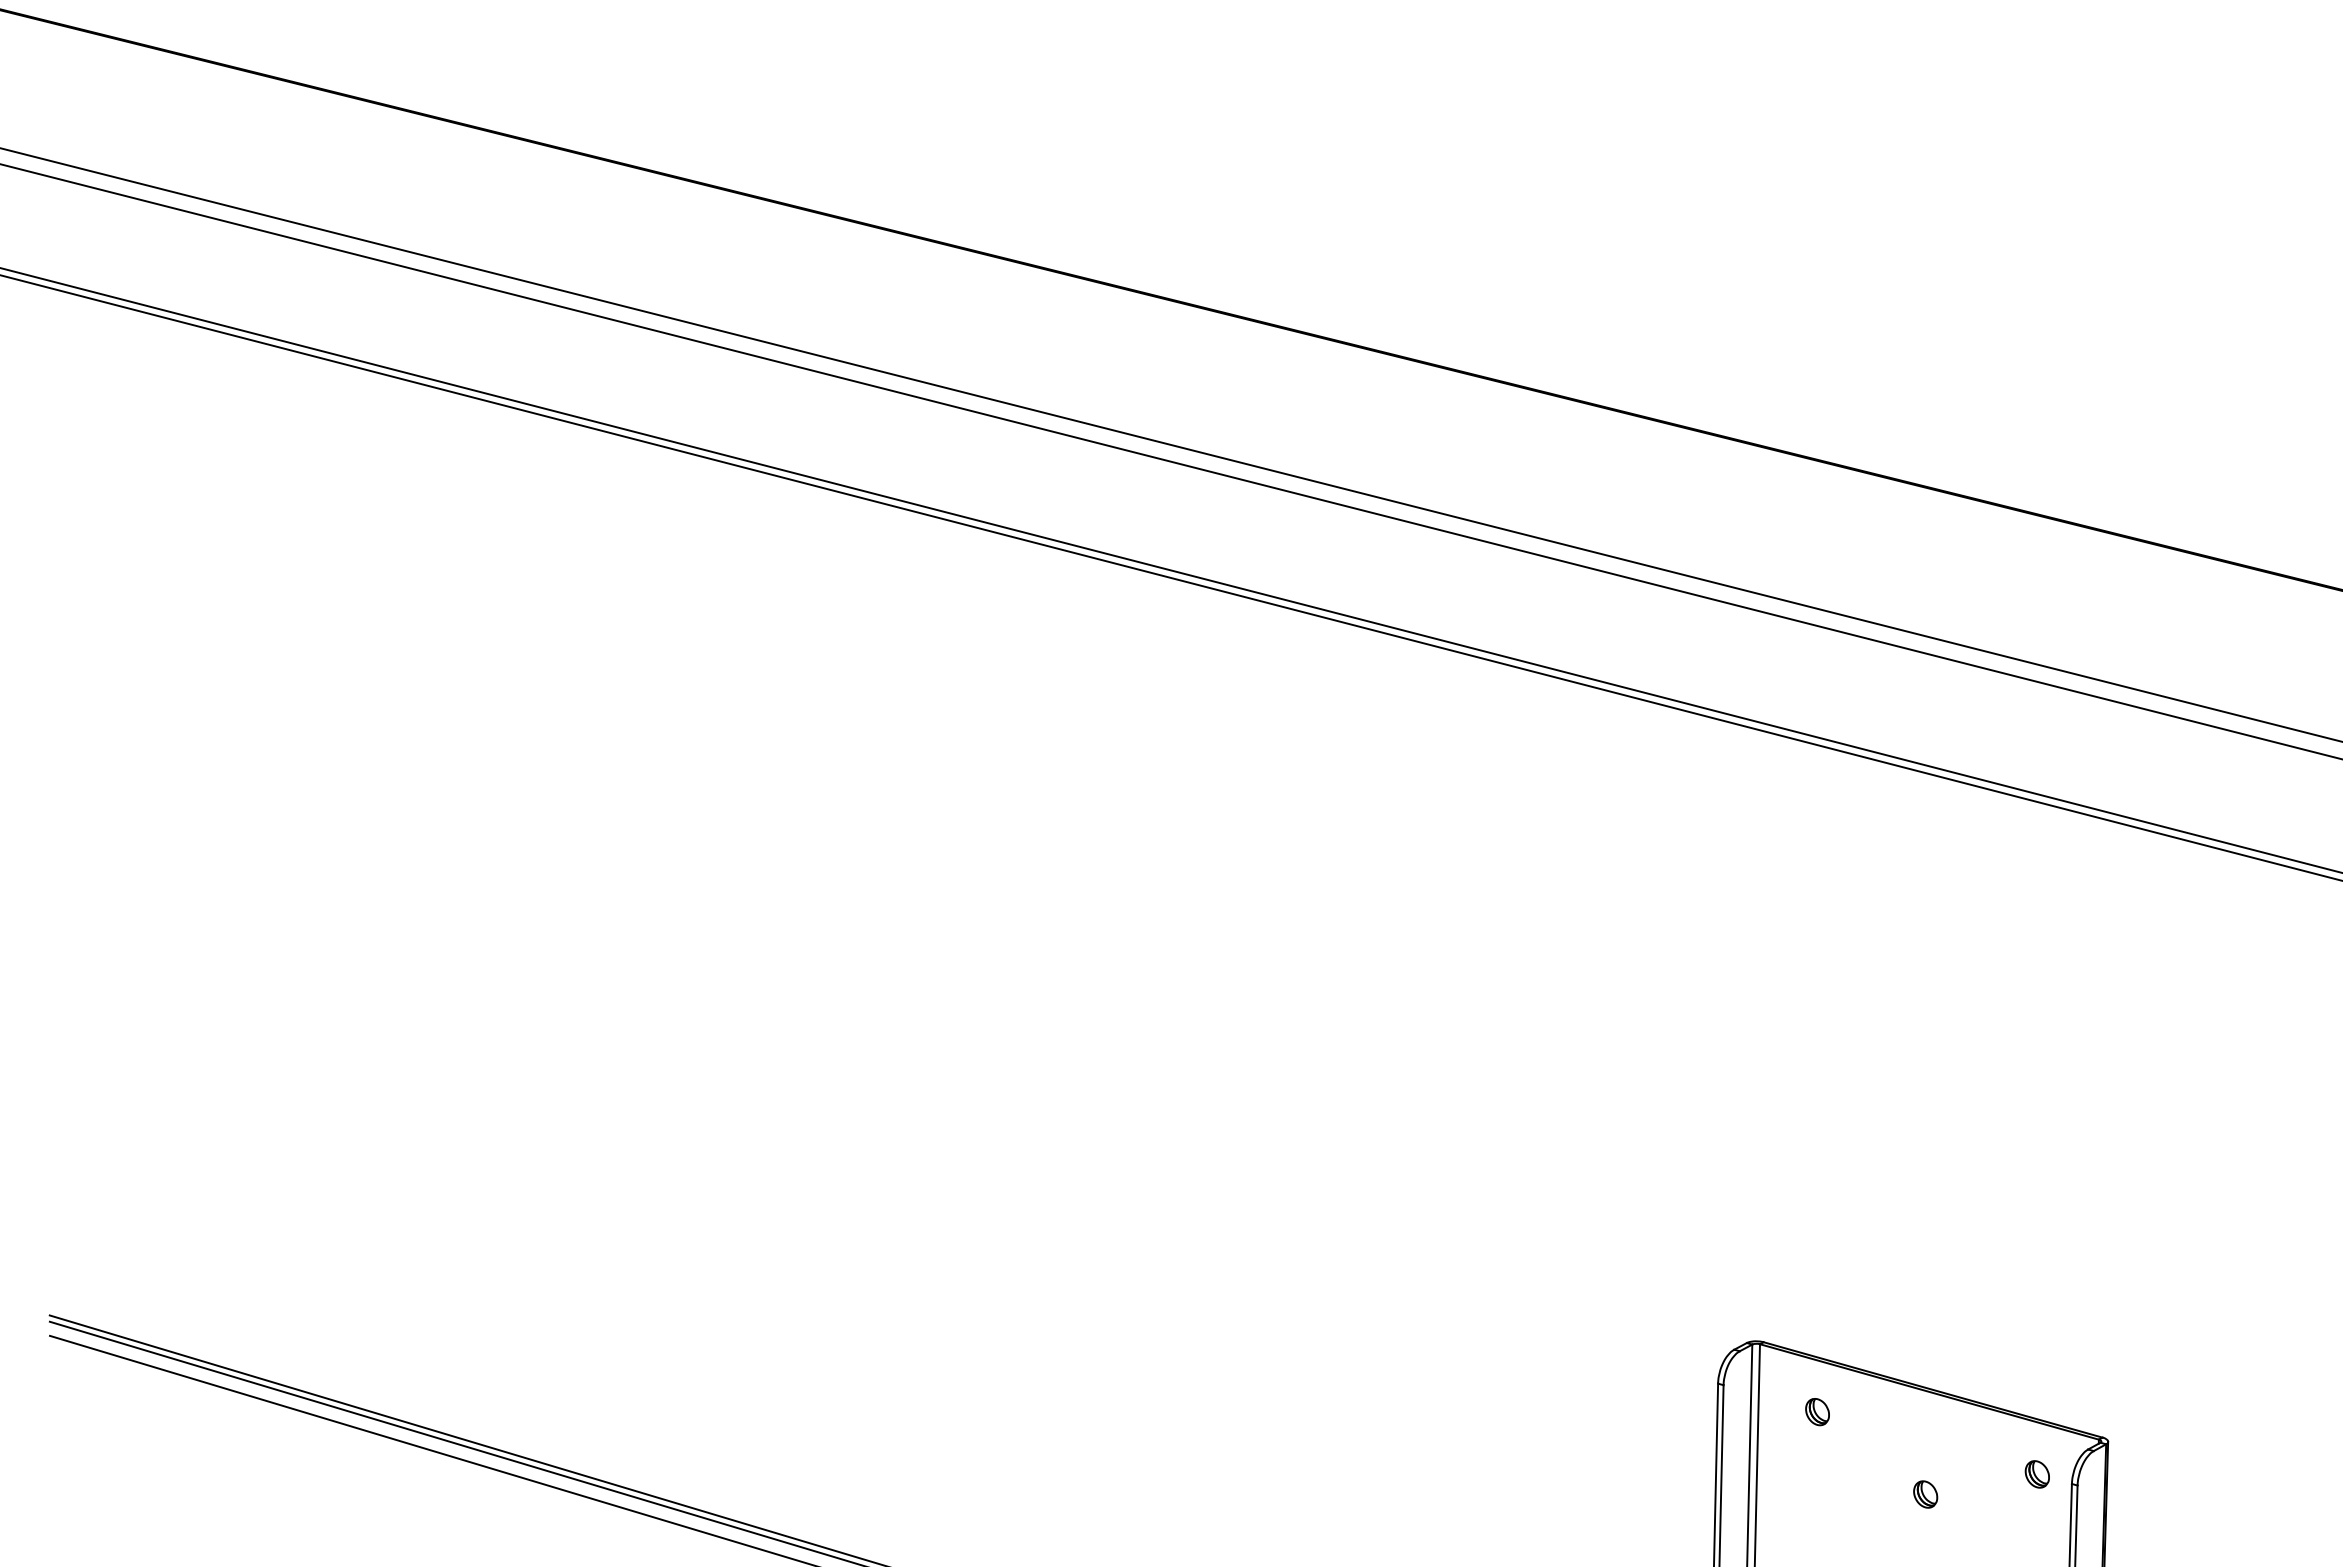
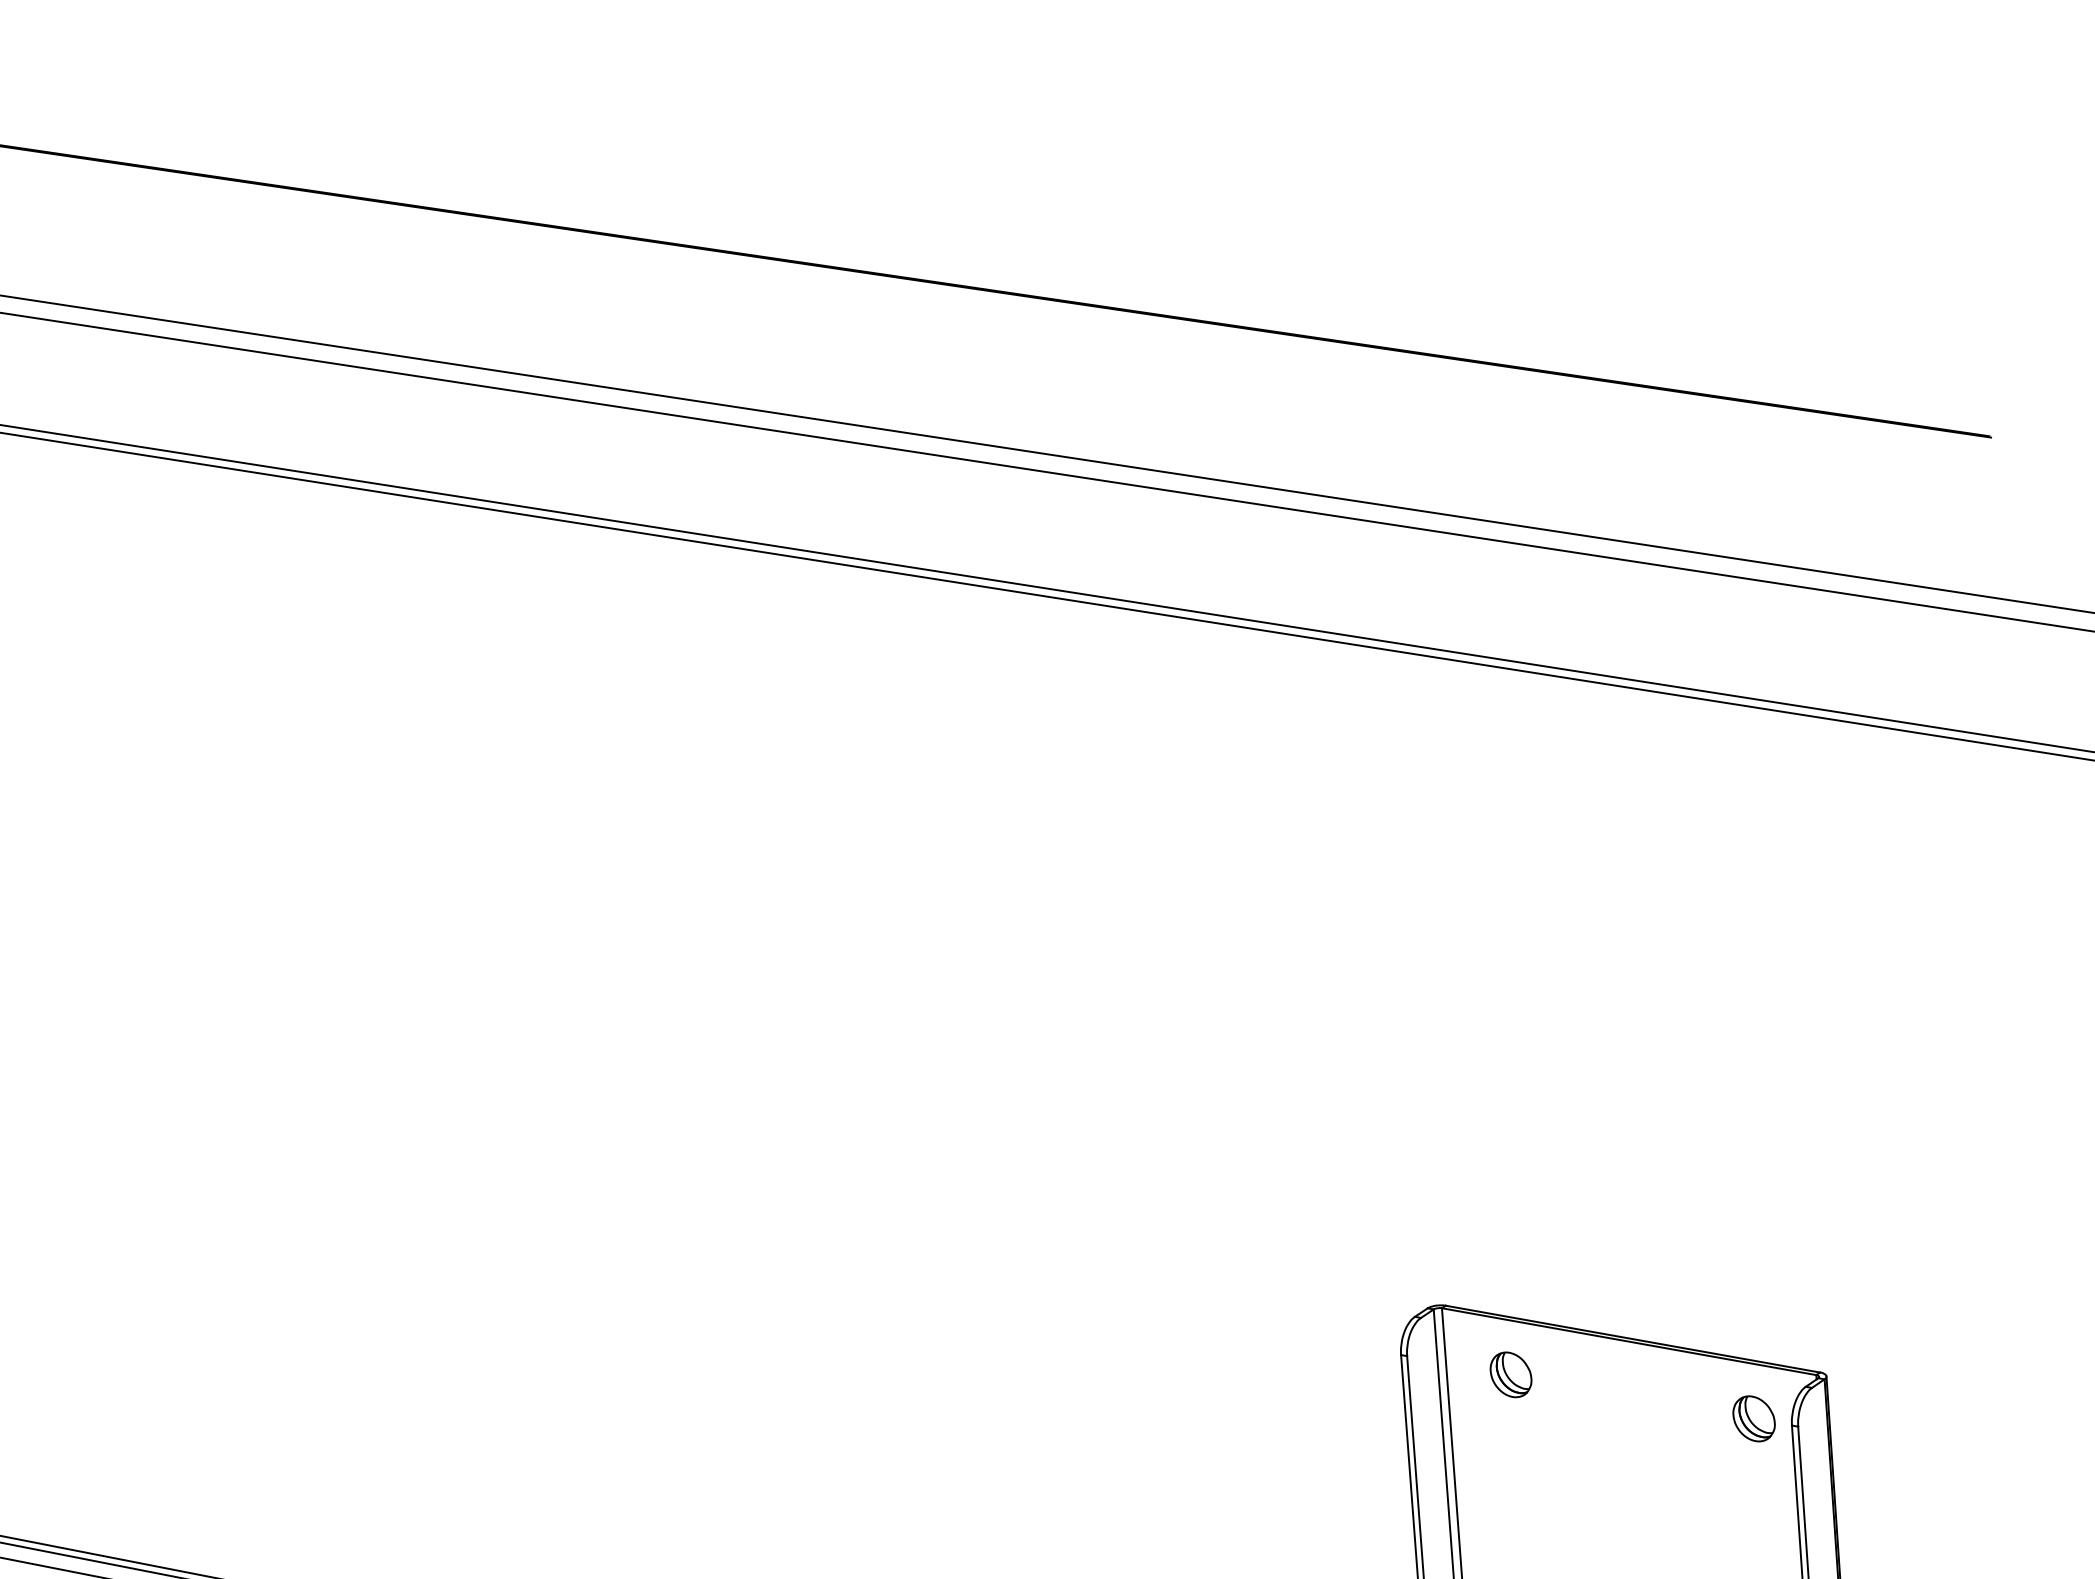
part: (1817, 1412) -> (1510, 1375), size x1.6
part: (2036, 1474) -> (1752, 1419), size x1.6
part: (1925, 1494) -> (1635, 1452), removed

